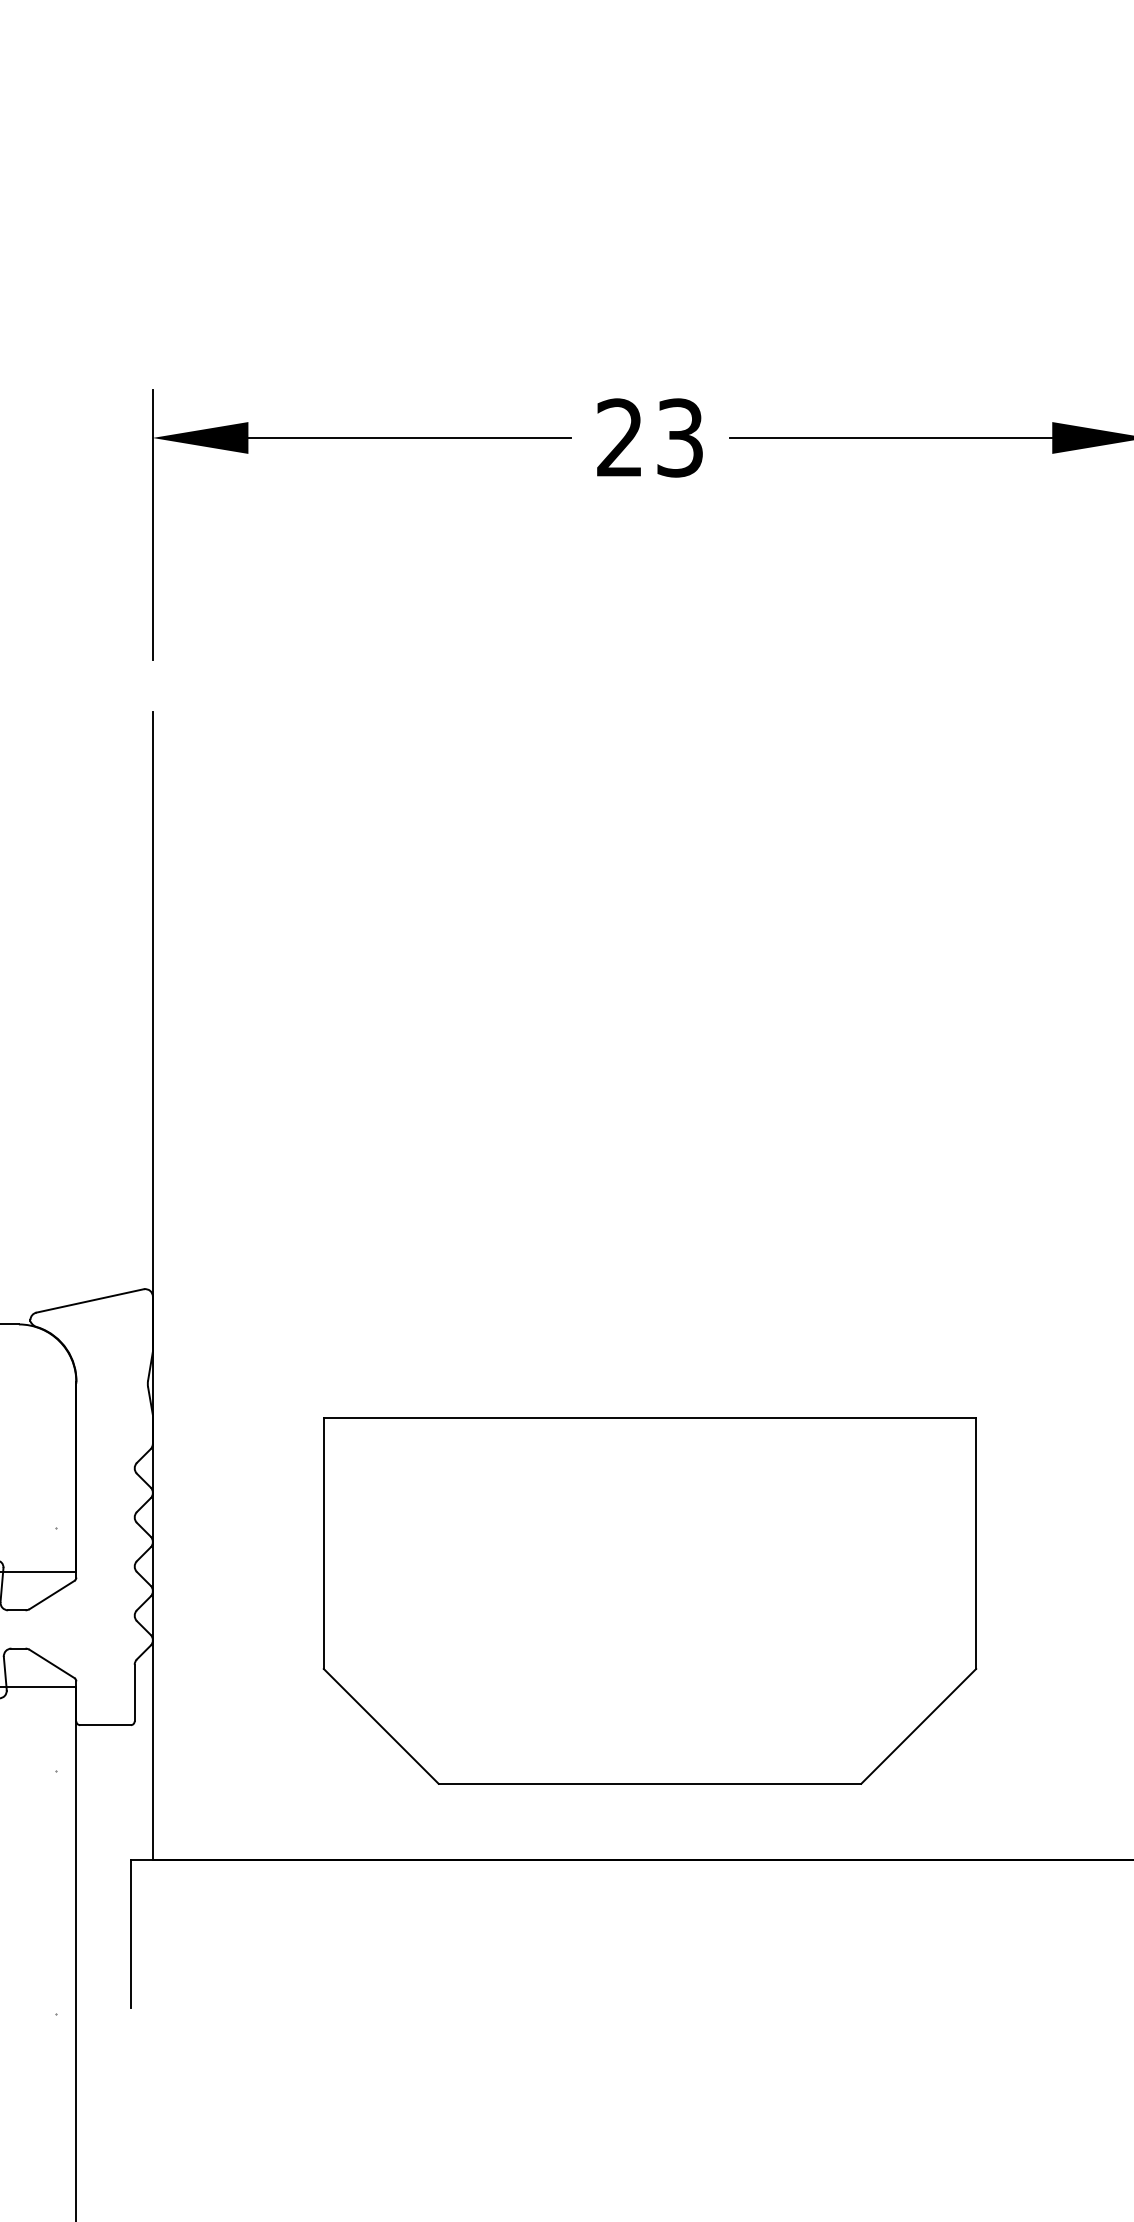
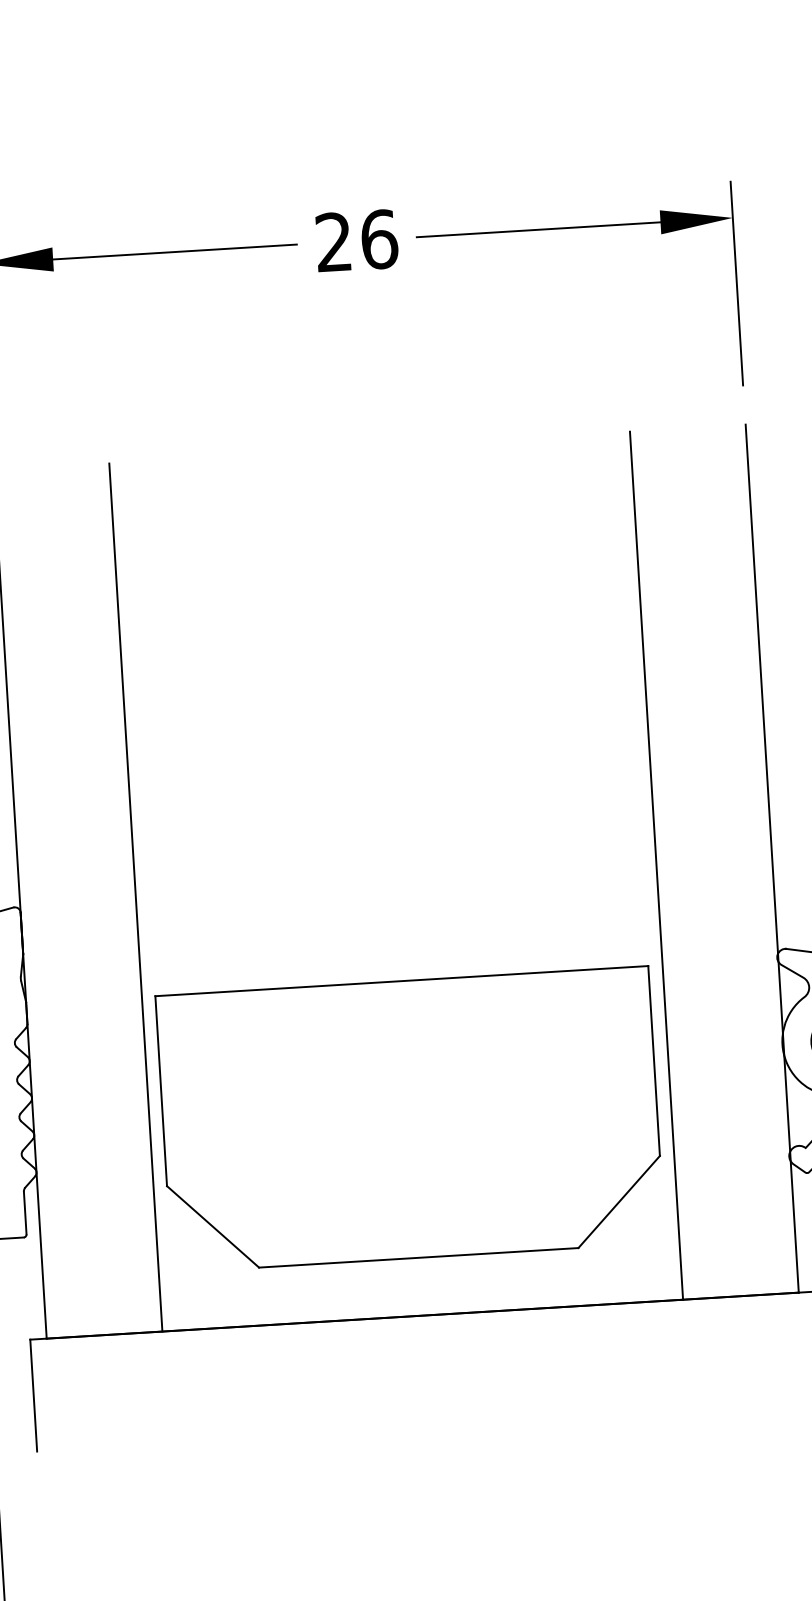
text: (680, 437) -> (379, 239), 23 -> 26
line: (306, 1285) -> (136, 897), added
line: (995, 1285) -> (656, 865), added

